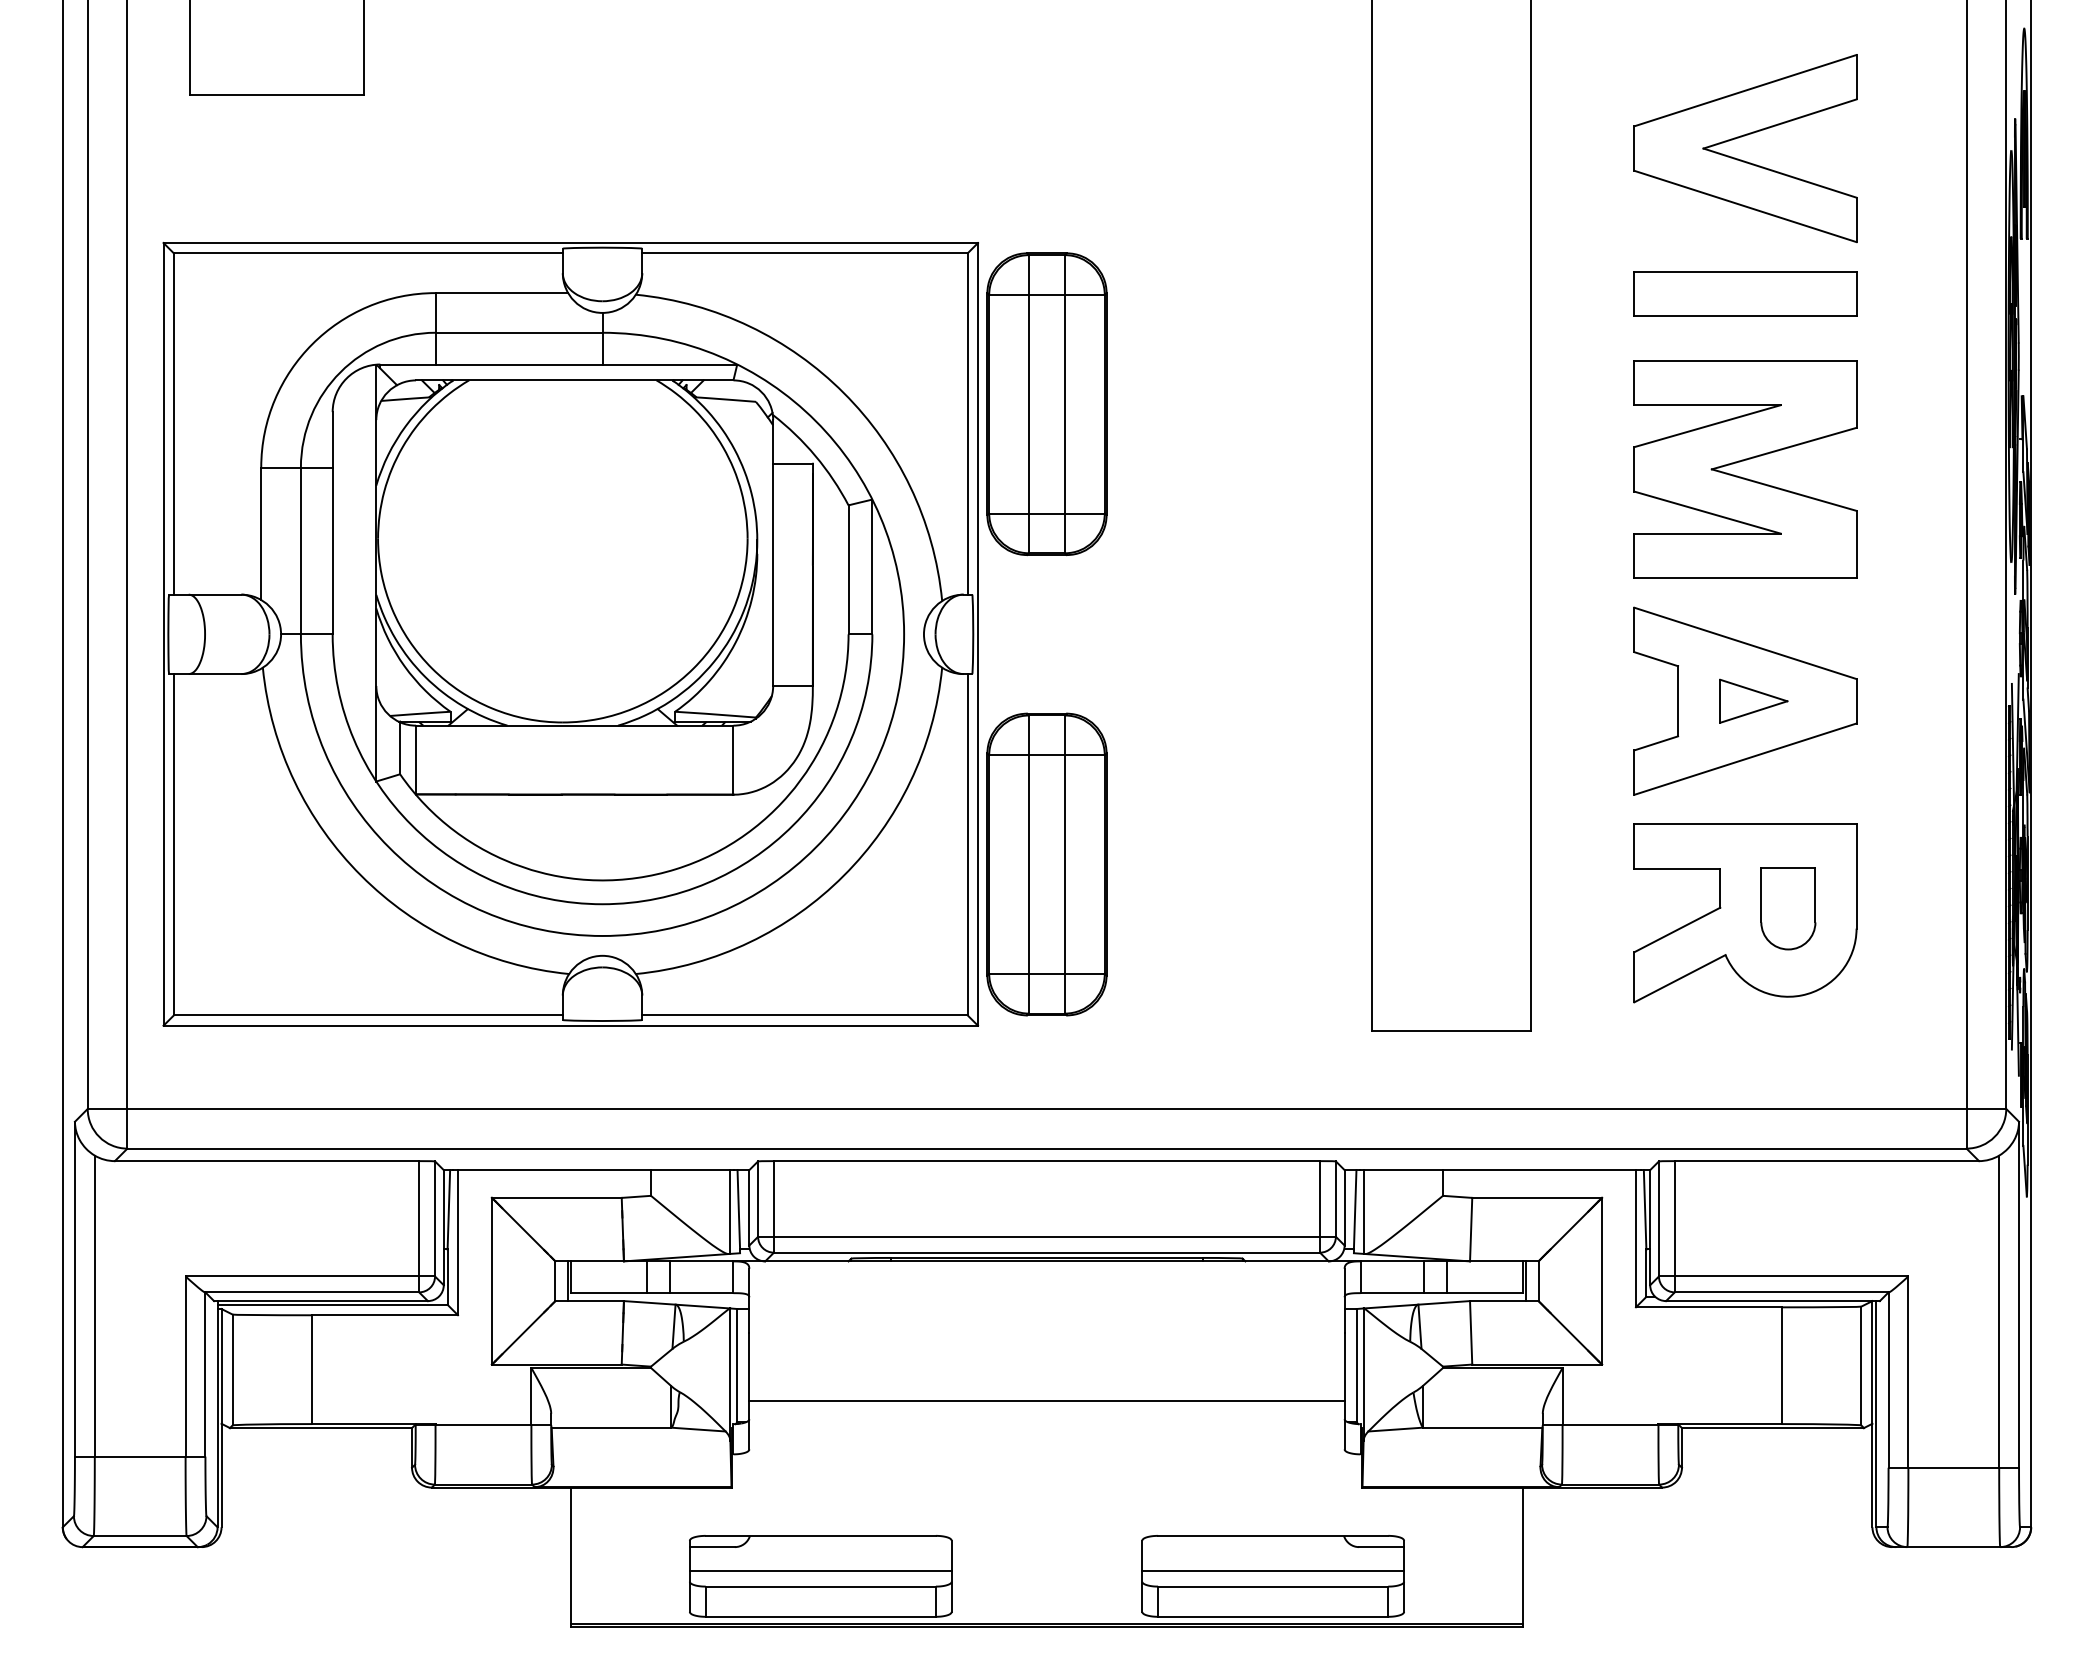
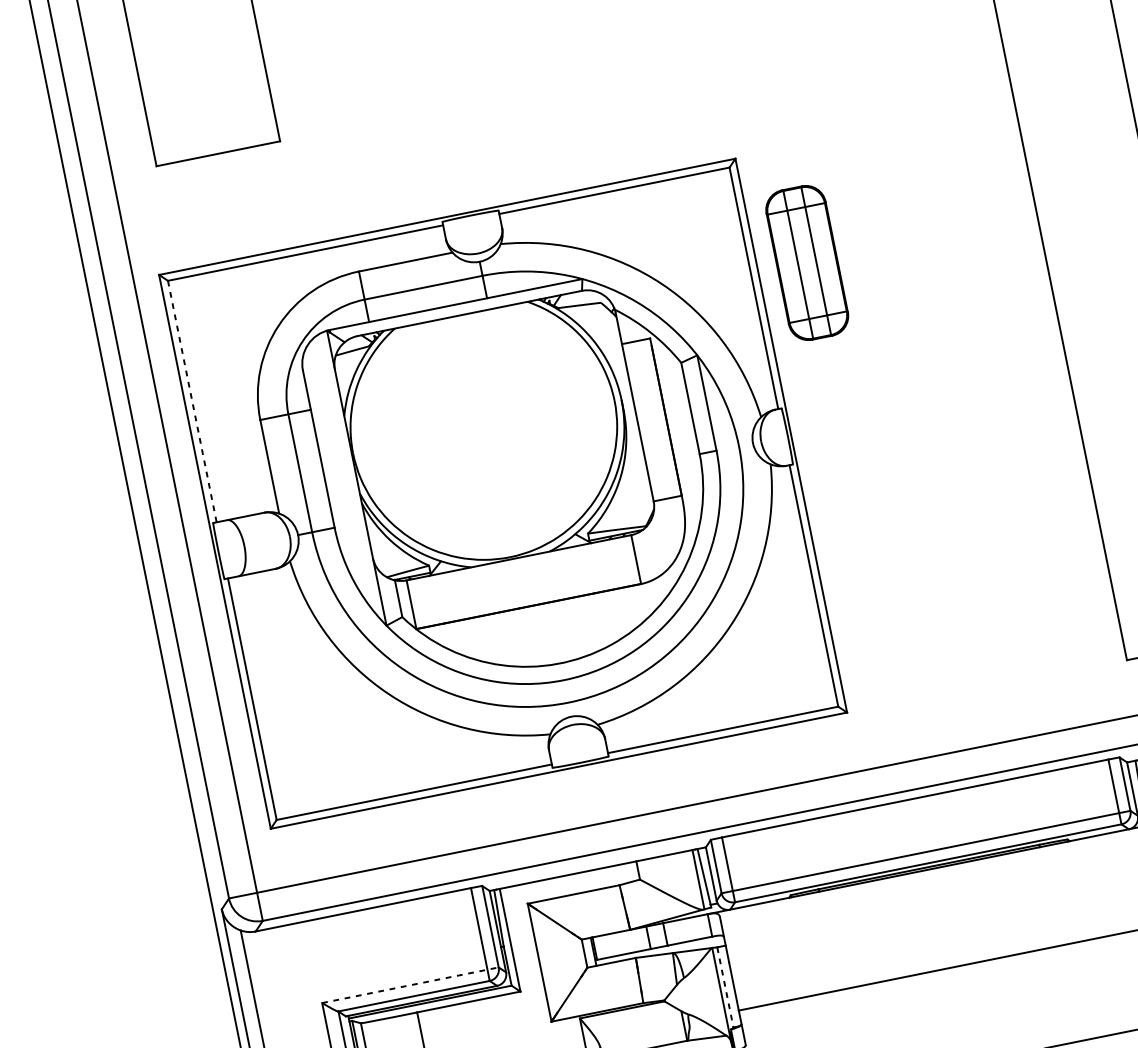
part: (1046, 404) -> (806, 263), size x0.7
line: (173, 424) -> (192, 401), solid -> dashed
part: (1046, 864) -> (872, 588), removed
line: (310, 1276) -> (410, 985), solid -> dashed
line: (737, 1365) -> (725, 987), solid -> dashed

